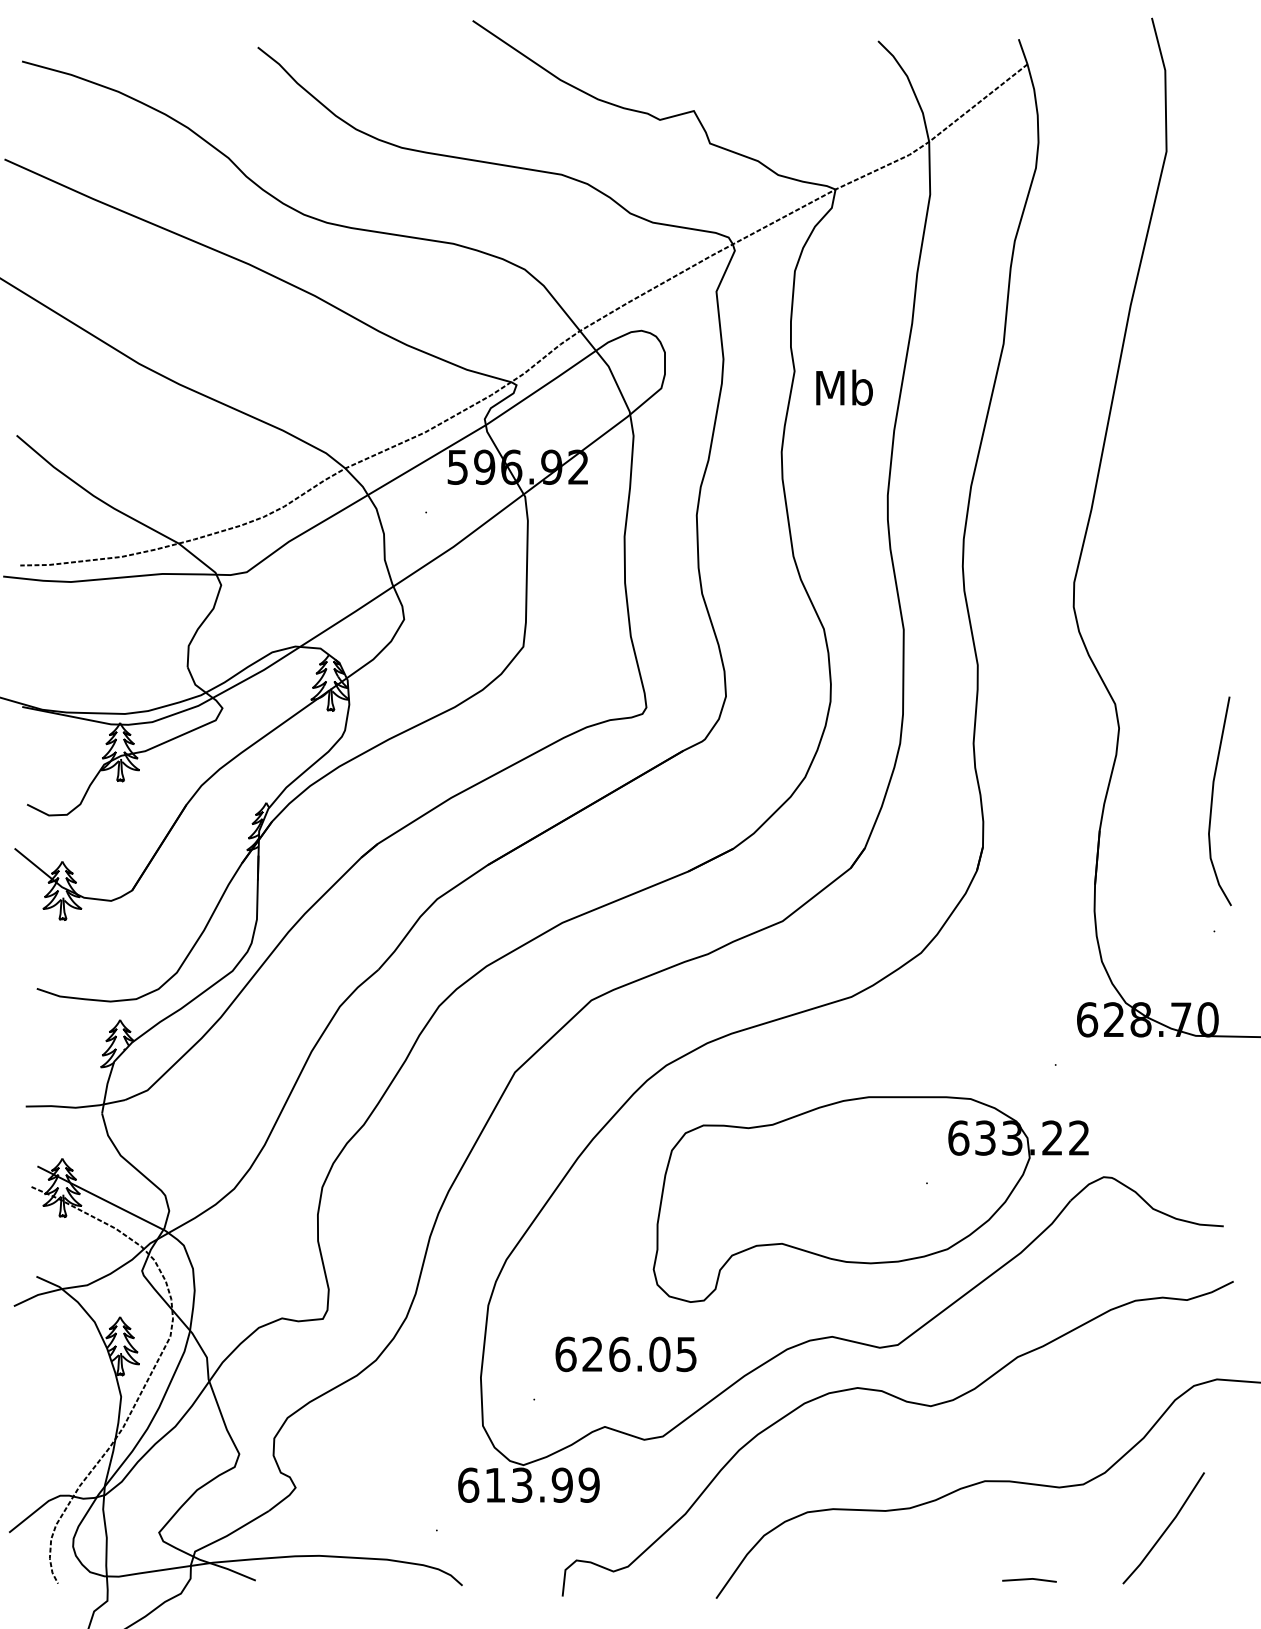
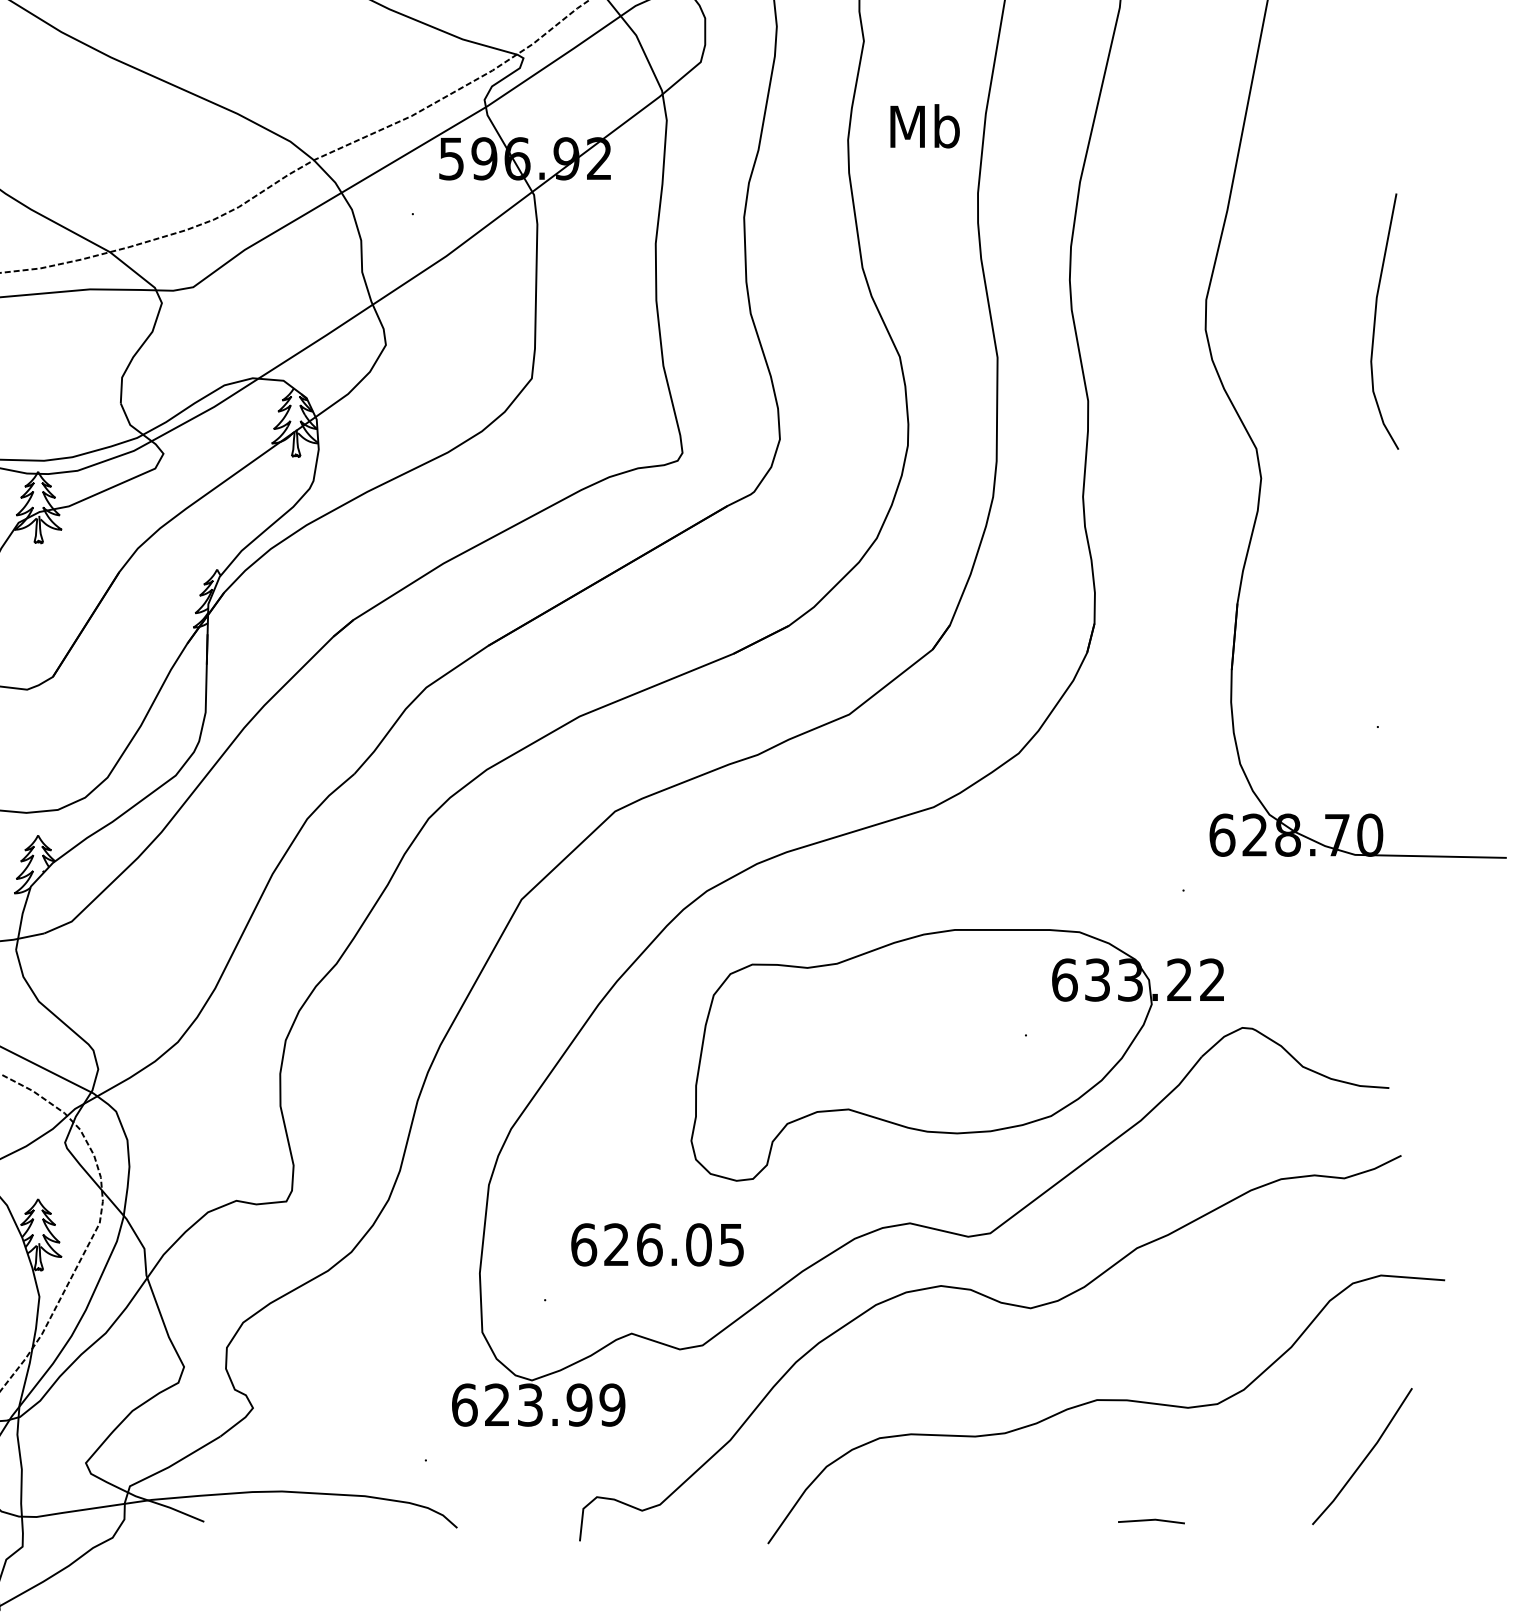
text: (844, 387) -> (924, 125), moved
curve: (1212, 801) -> (1375, 321), moved
text: (494, 1484) -> (496, 1404), 613.99 -> 623.99
line: (1165, 1529) -> (1364, 1458), moved

